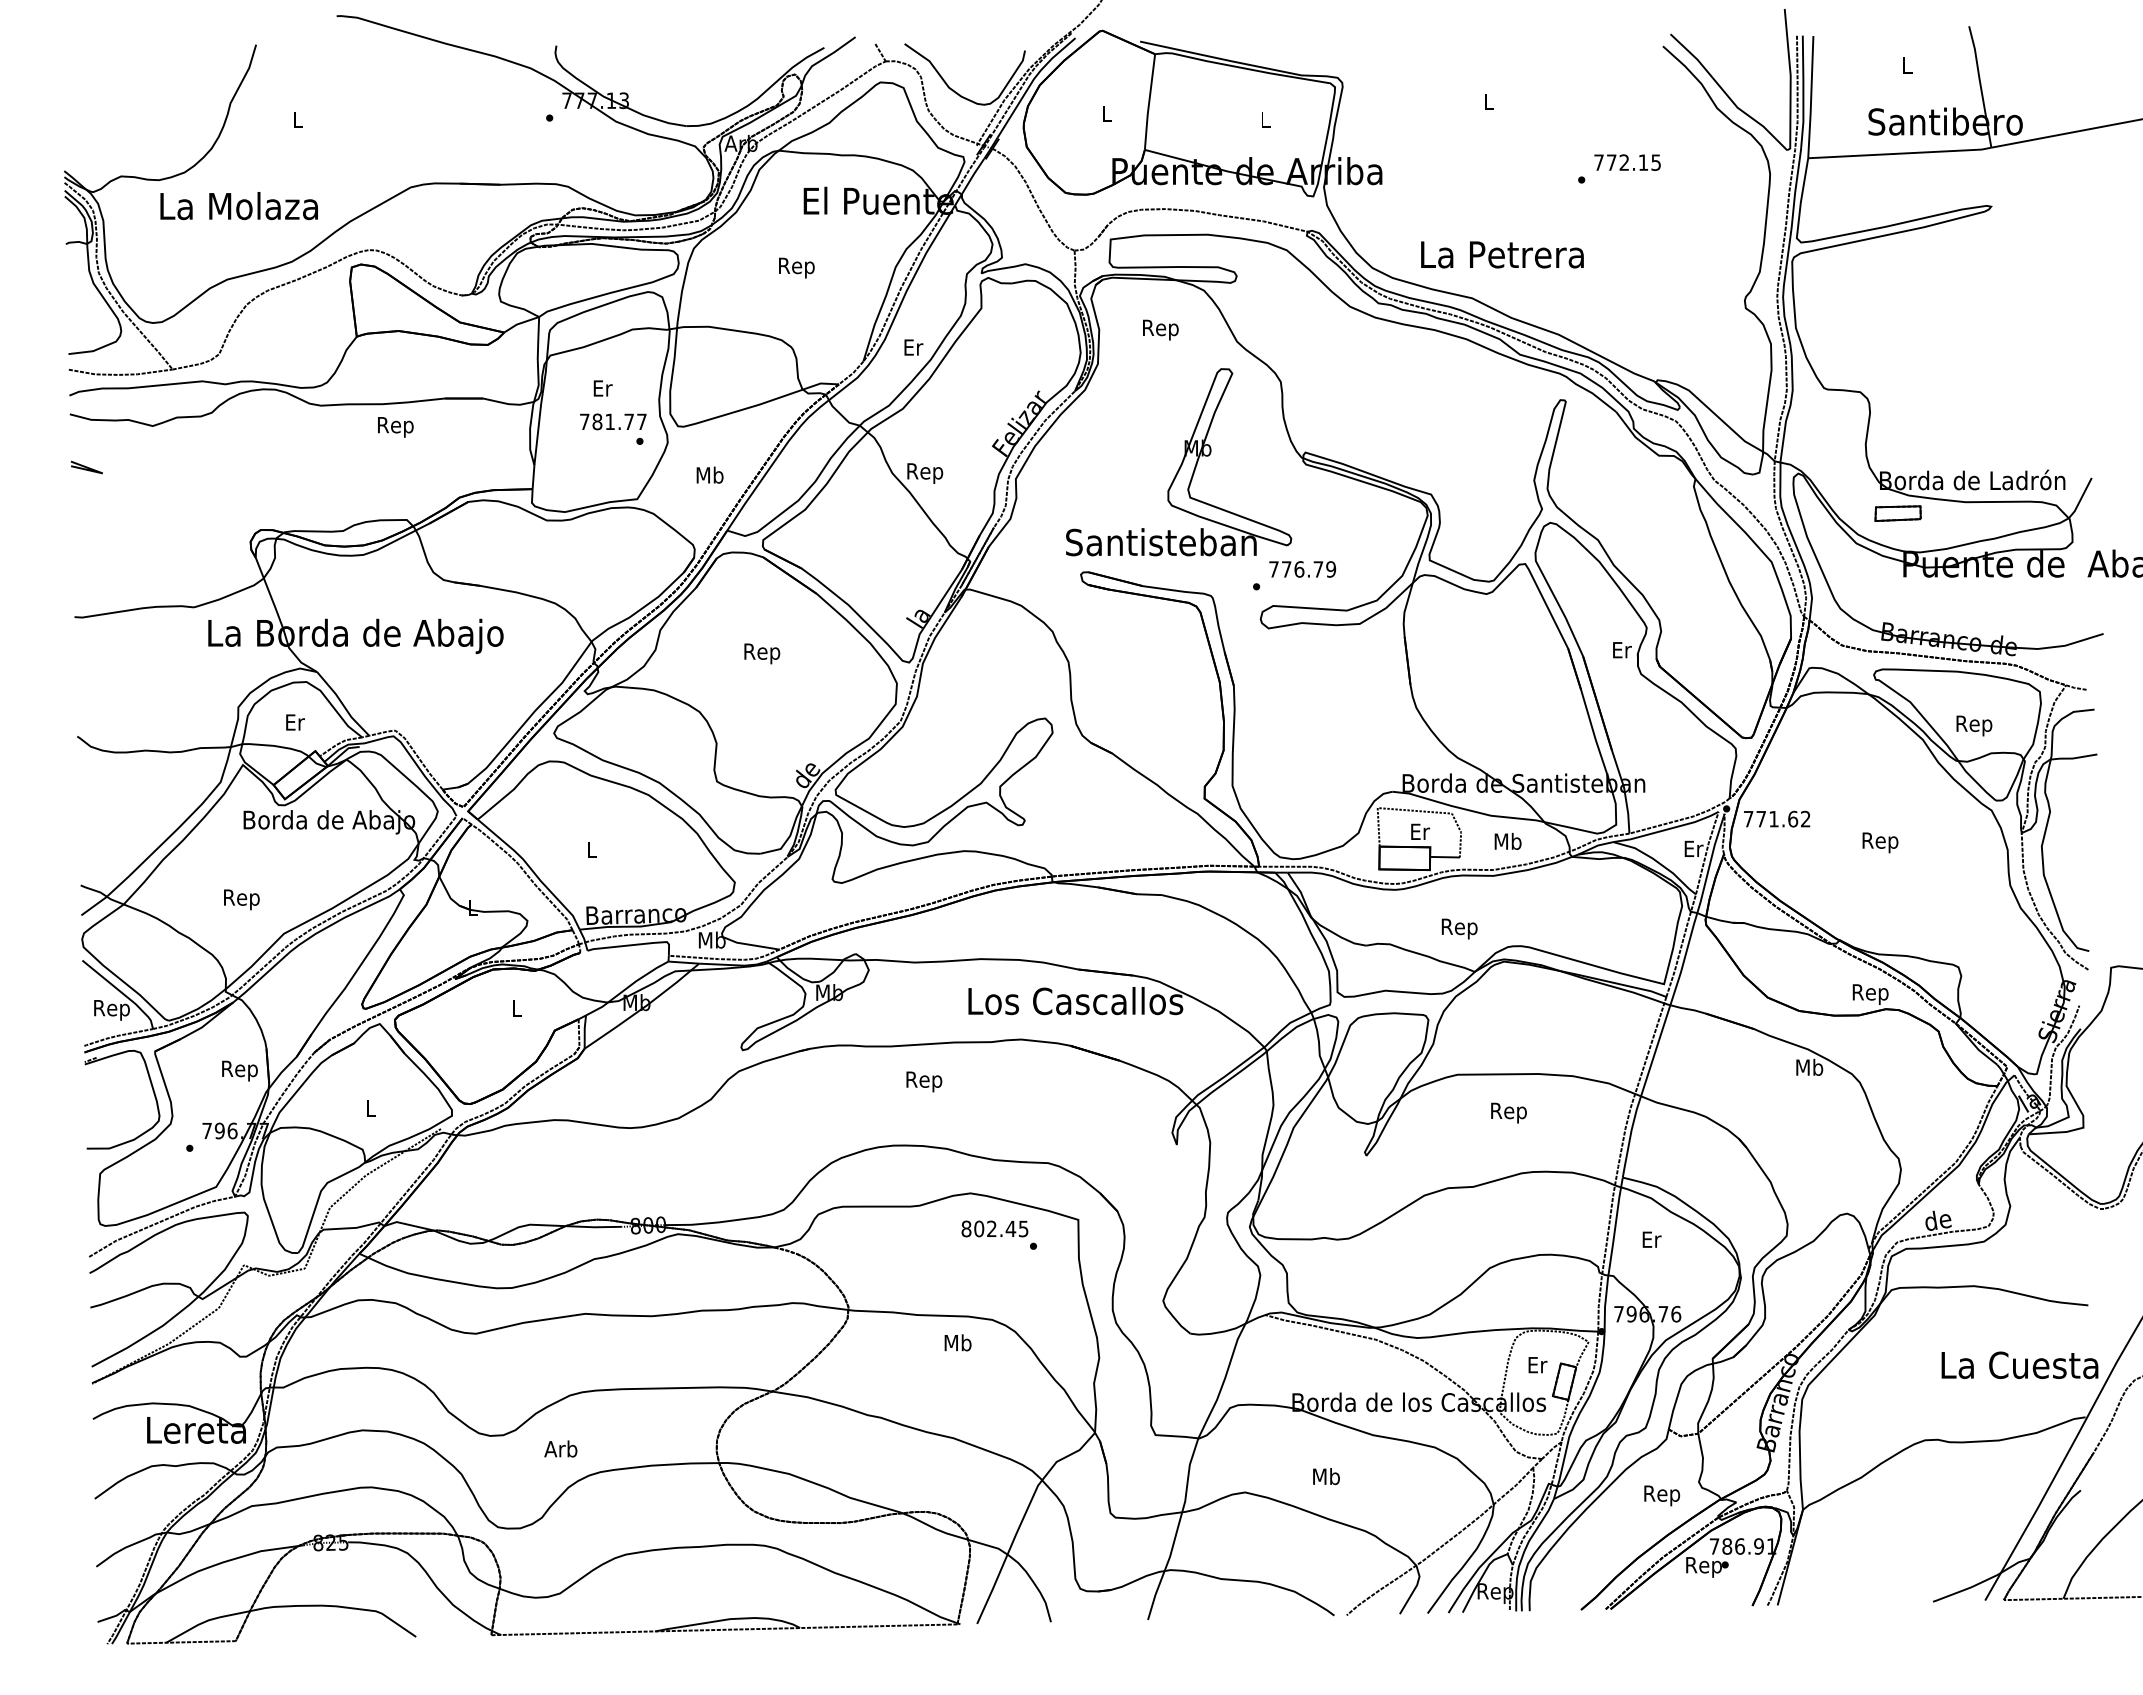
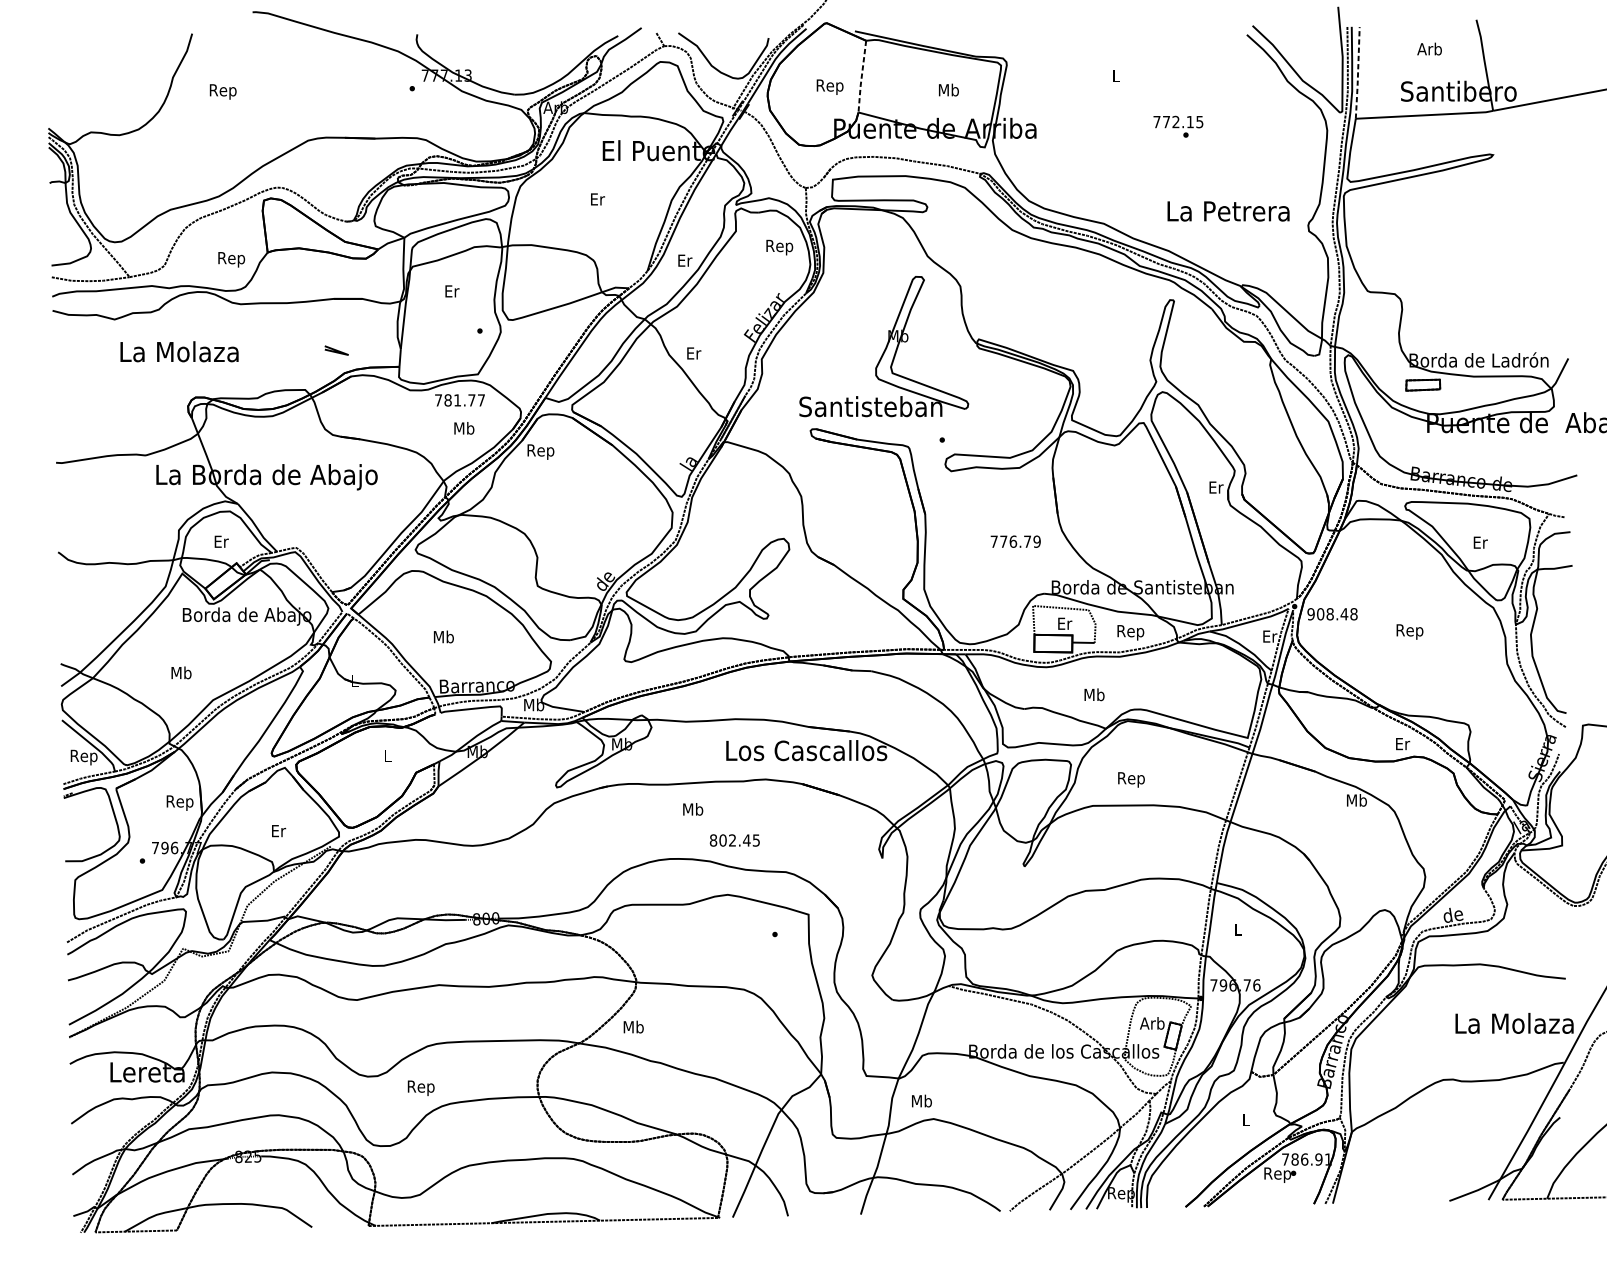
text: (1906, 64) -> (1429, 48), L -> Arb
line: (1811, 97) -> (1358, 73), solid -> dashed
line: (1149, 102) -> (861, 76), solid -> dashed
text: (1106, 115) -> (829, 86), L -> Rep
text: (1265, 119) -> (948, 89), L -> Mb
text: (297, 122) -> (223, 91), L -> Rep
text: (1627, 162) -> (1178, 121), moved
text: (238, 206) -> (178, 352), moved
text: (1502, 254) -> (1228, 211), moved
text: (796, 267) -> (597, 200), Rep -> Er
text: (1160, 329) -> (779, 247), moved
text: (613, 421) -> (460, 400), moved
text: (395, 427) -> (231, 259), moved
line: (86, 467) -> (336, 350), moved
text: (925, 473) -> (694, 355), Rep -> Er
text: (709, 474) -> (463, 427), moved
text: (1302, 569) -> (1015, 541), moved
text: (762, 653) -> (541, 451), moved
text: (1974, 725) -> (1480, 544), Rep -> Er
text: (1776, 818) -> (1332, 613), 771.62 -> 908.48
text: (1507, 843) -> (1130, 632), Mb -> Rep
text: (591, 849) -> (443, 636), L -> Mb
text: (241, 899) -> (181, 674), Rep -> Mb
text: (1459, 928) -> (1094, 696), Rep -> Mb
text: (1870, 994) -> (1402, 745), Rep -> Er
text: (924, 1081) -> (693, 810), Rep -> Mb
text: (371, 1108) -> (278, 831), L -> Er
text: (1508, 1112) -> (1131, 779), moved
text: (994, 1228) -> (734, 840), moved
text: (1651, 1239) -> (1238, 929), Er -> L
text: (957, 1342) -> (633, 1026), moved
text: (1536, 1364) -> (1152, 1023), Er -> Arb
text: (2019, 1364) -> (1514, 1023), La Cuesta -> La Molaza
text: (561, 1450) -> (421, 1087), Arb -> Rep
text: (1326, 1476) -> (921, 1101), moved
text: (1662, 1495) -> (1246, 1121), Rep -> L

